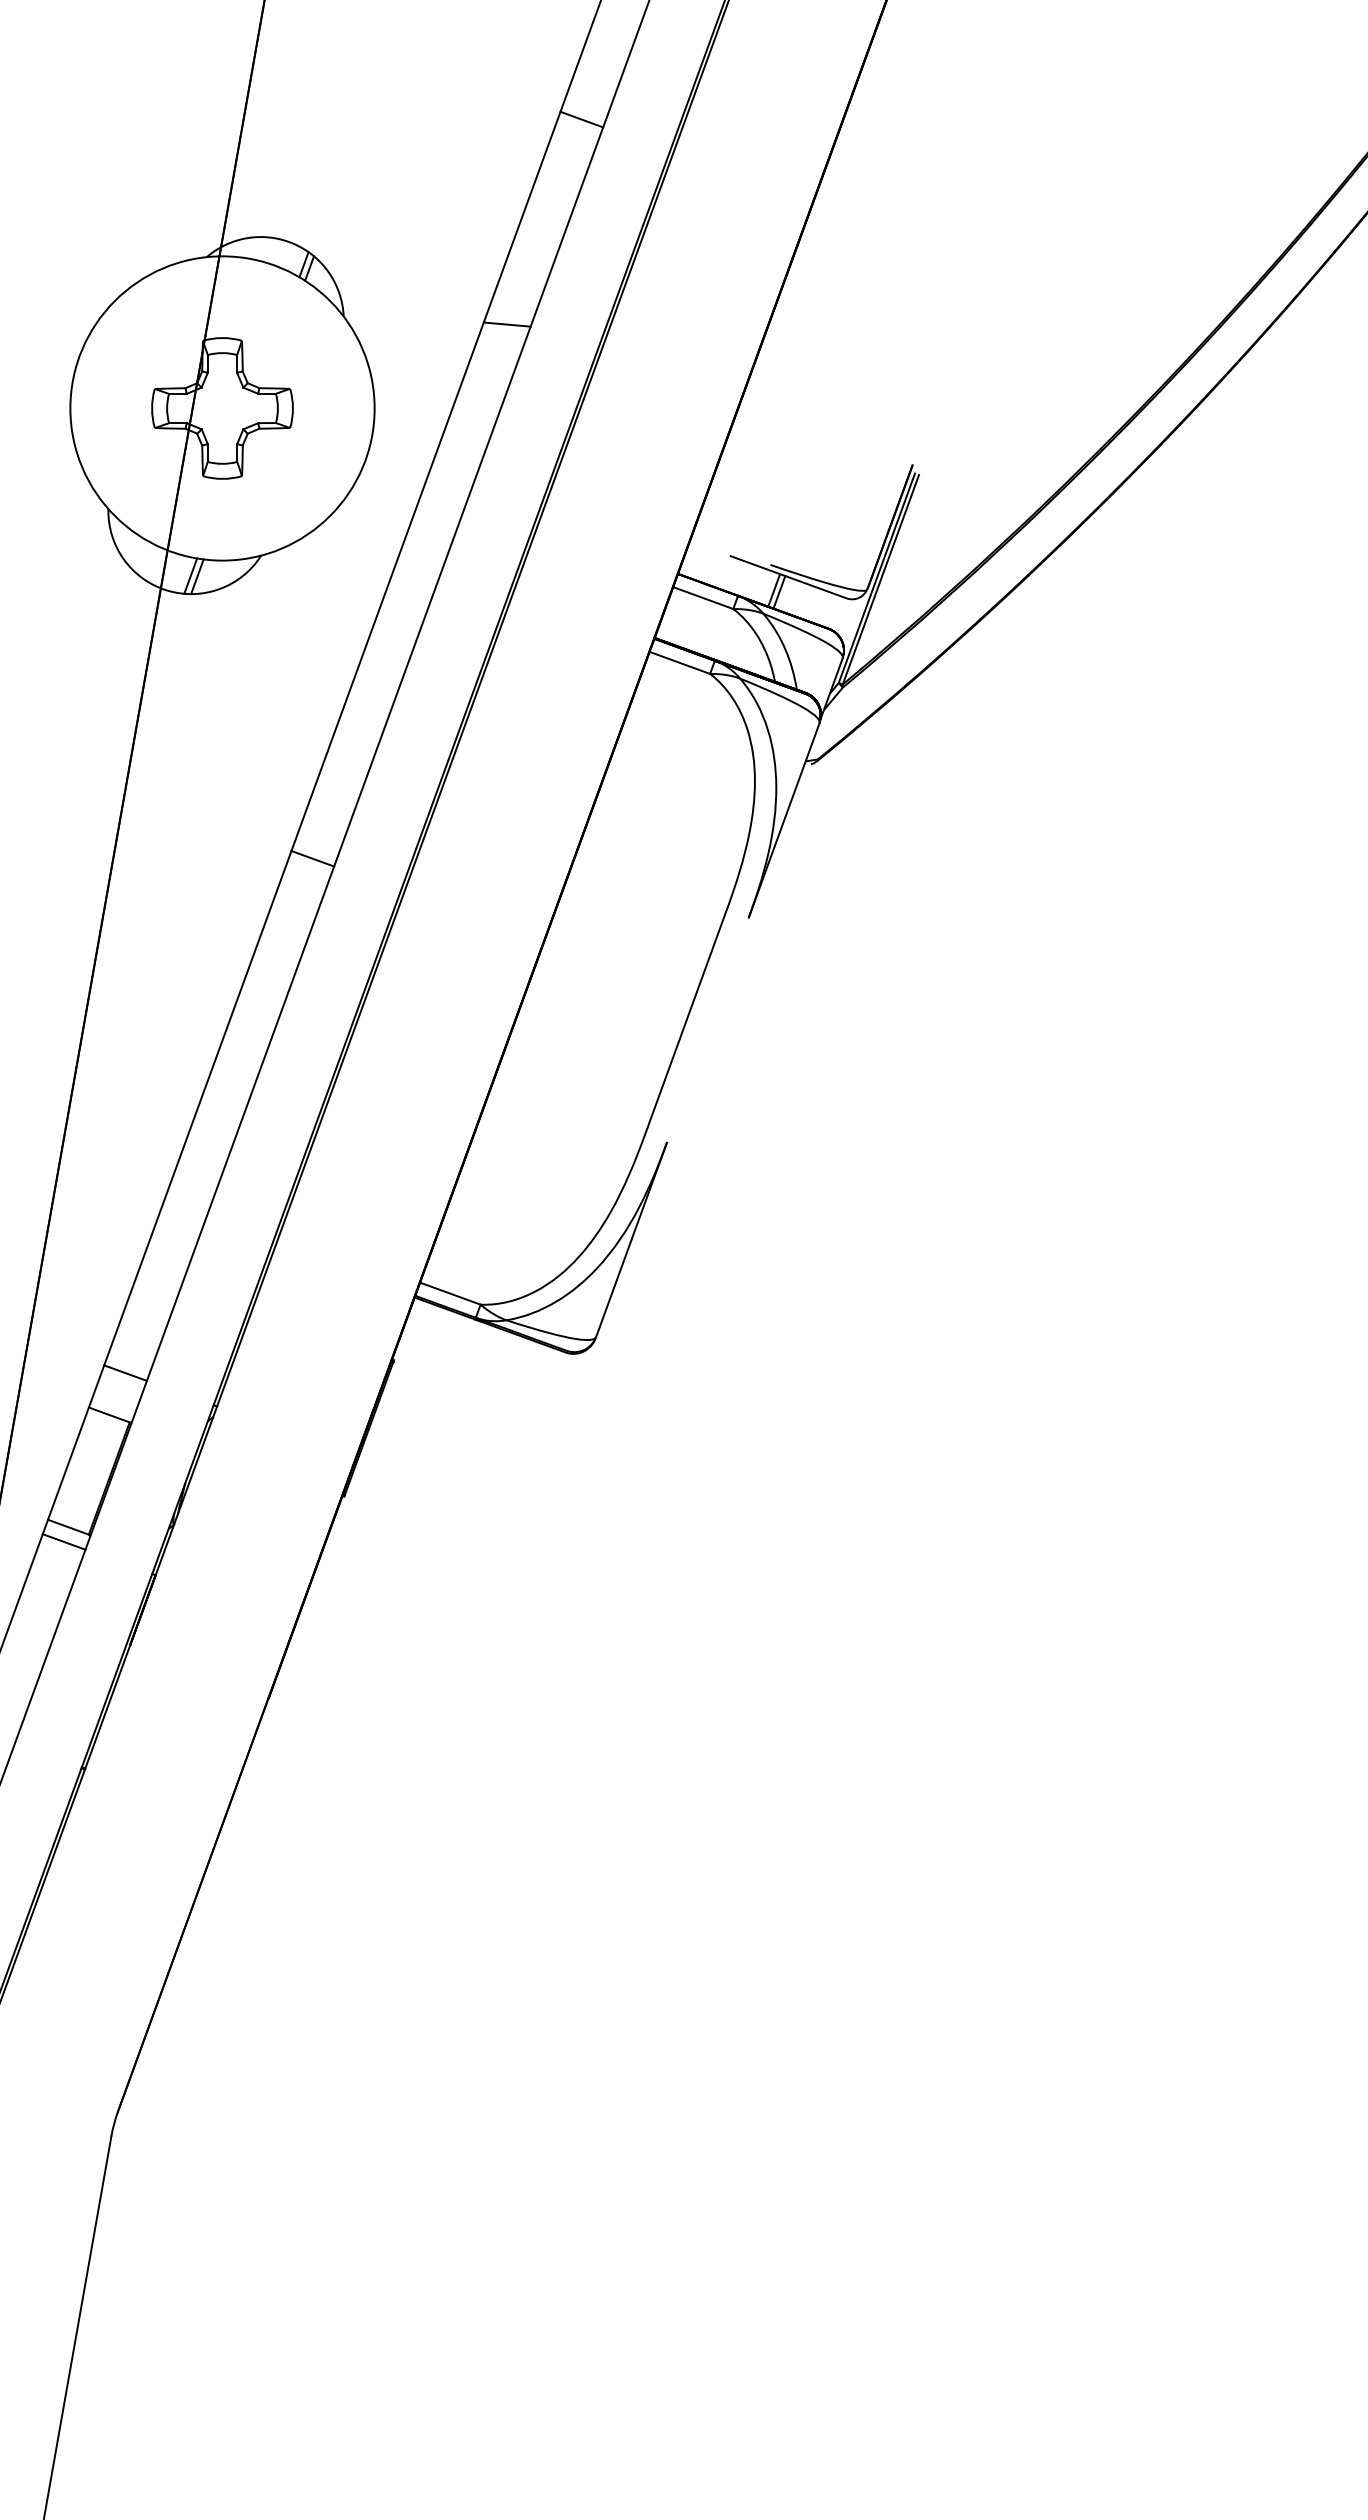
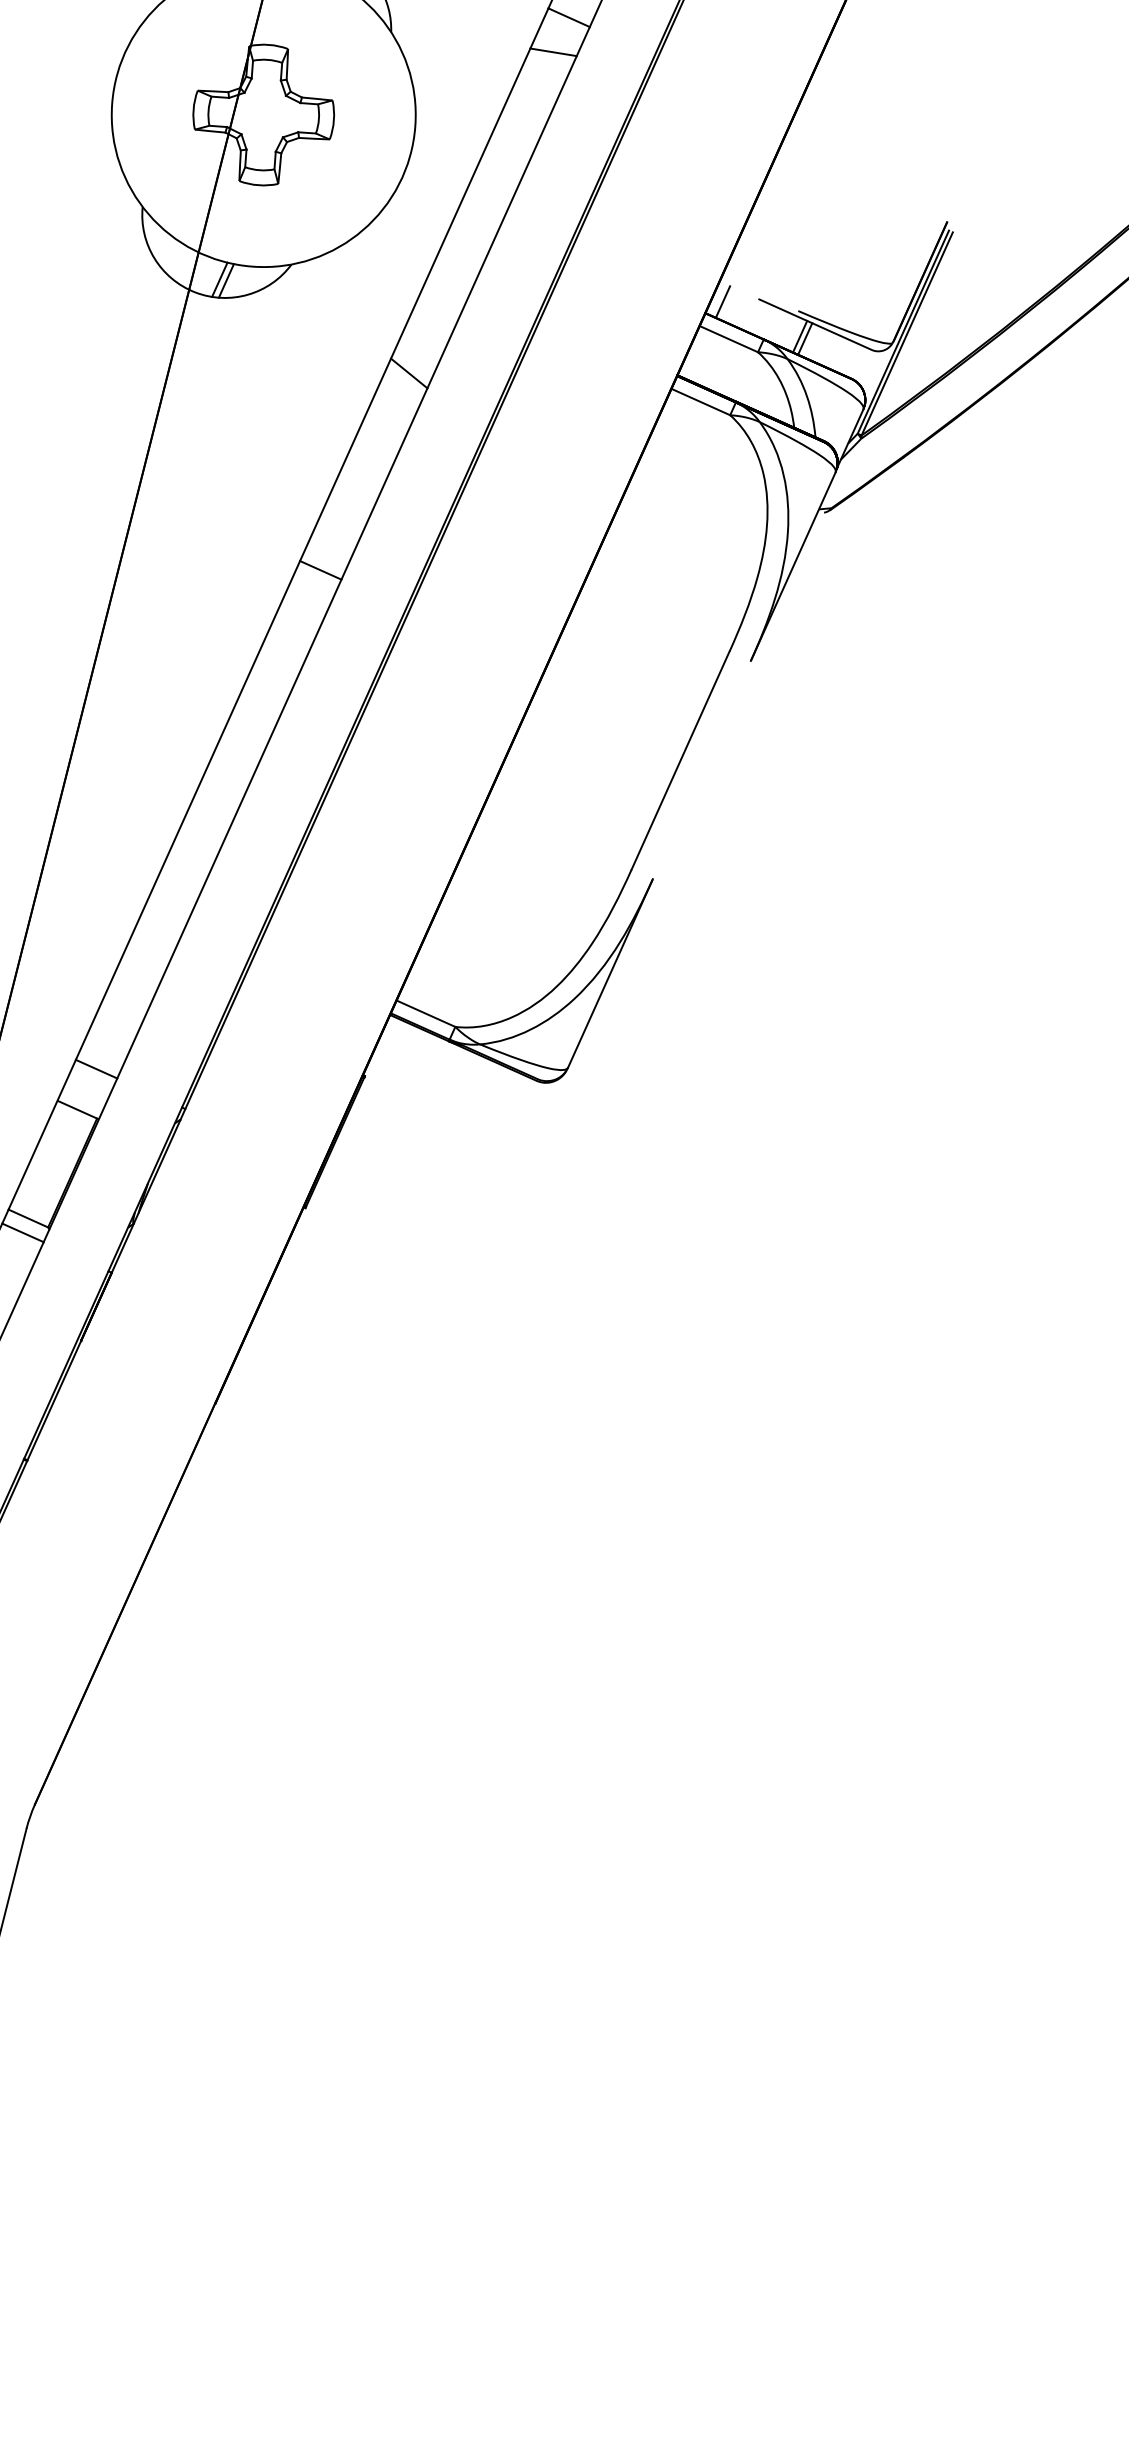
line: (519, 288) -> (568, 17), added
line: (694, 561) -> (722, 302), added
line: (386, 655) -> (409, 373), added

